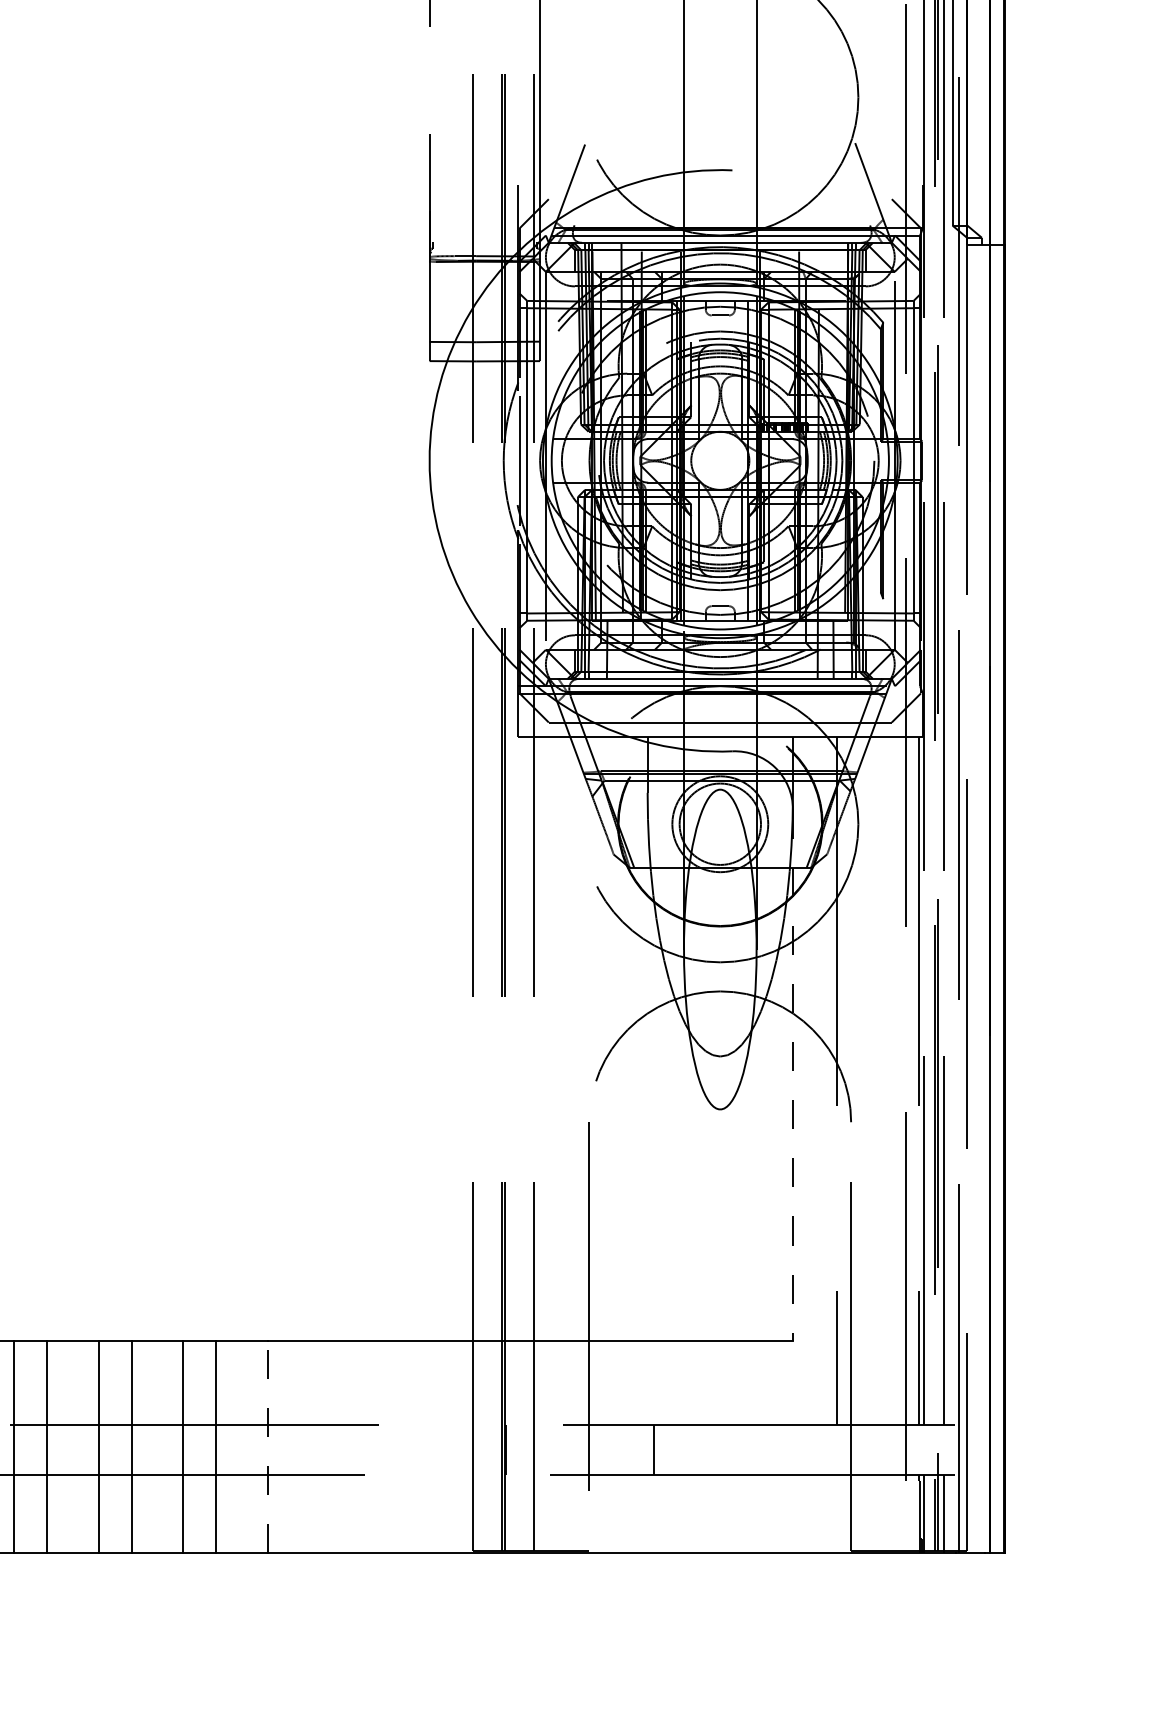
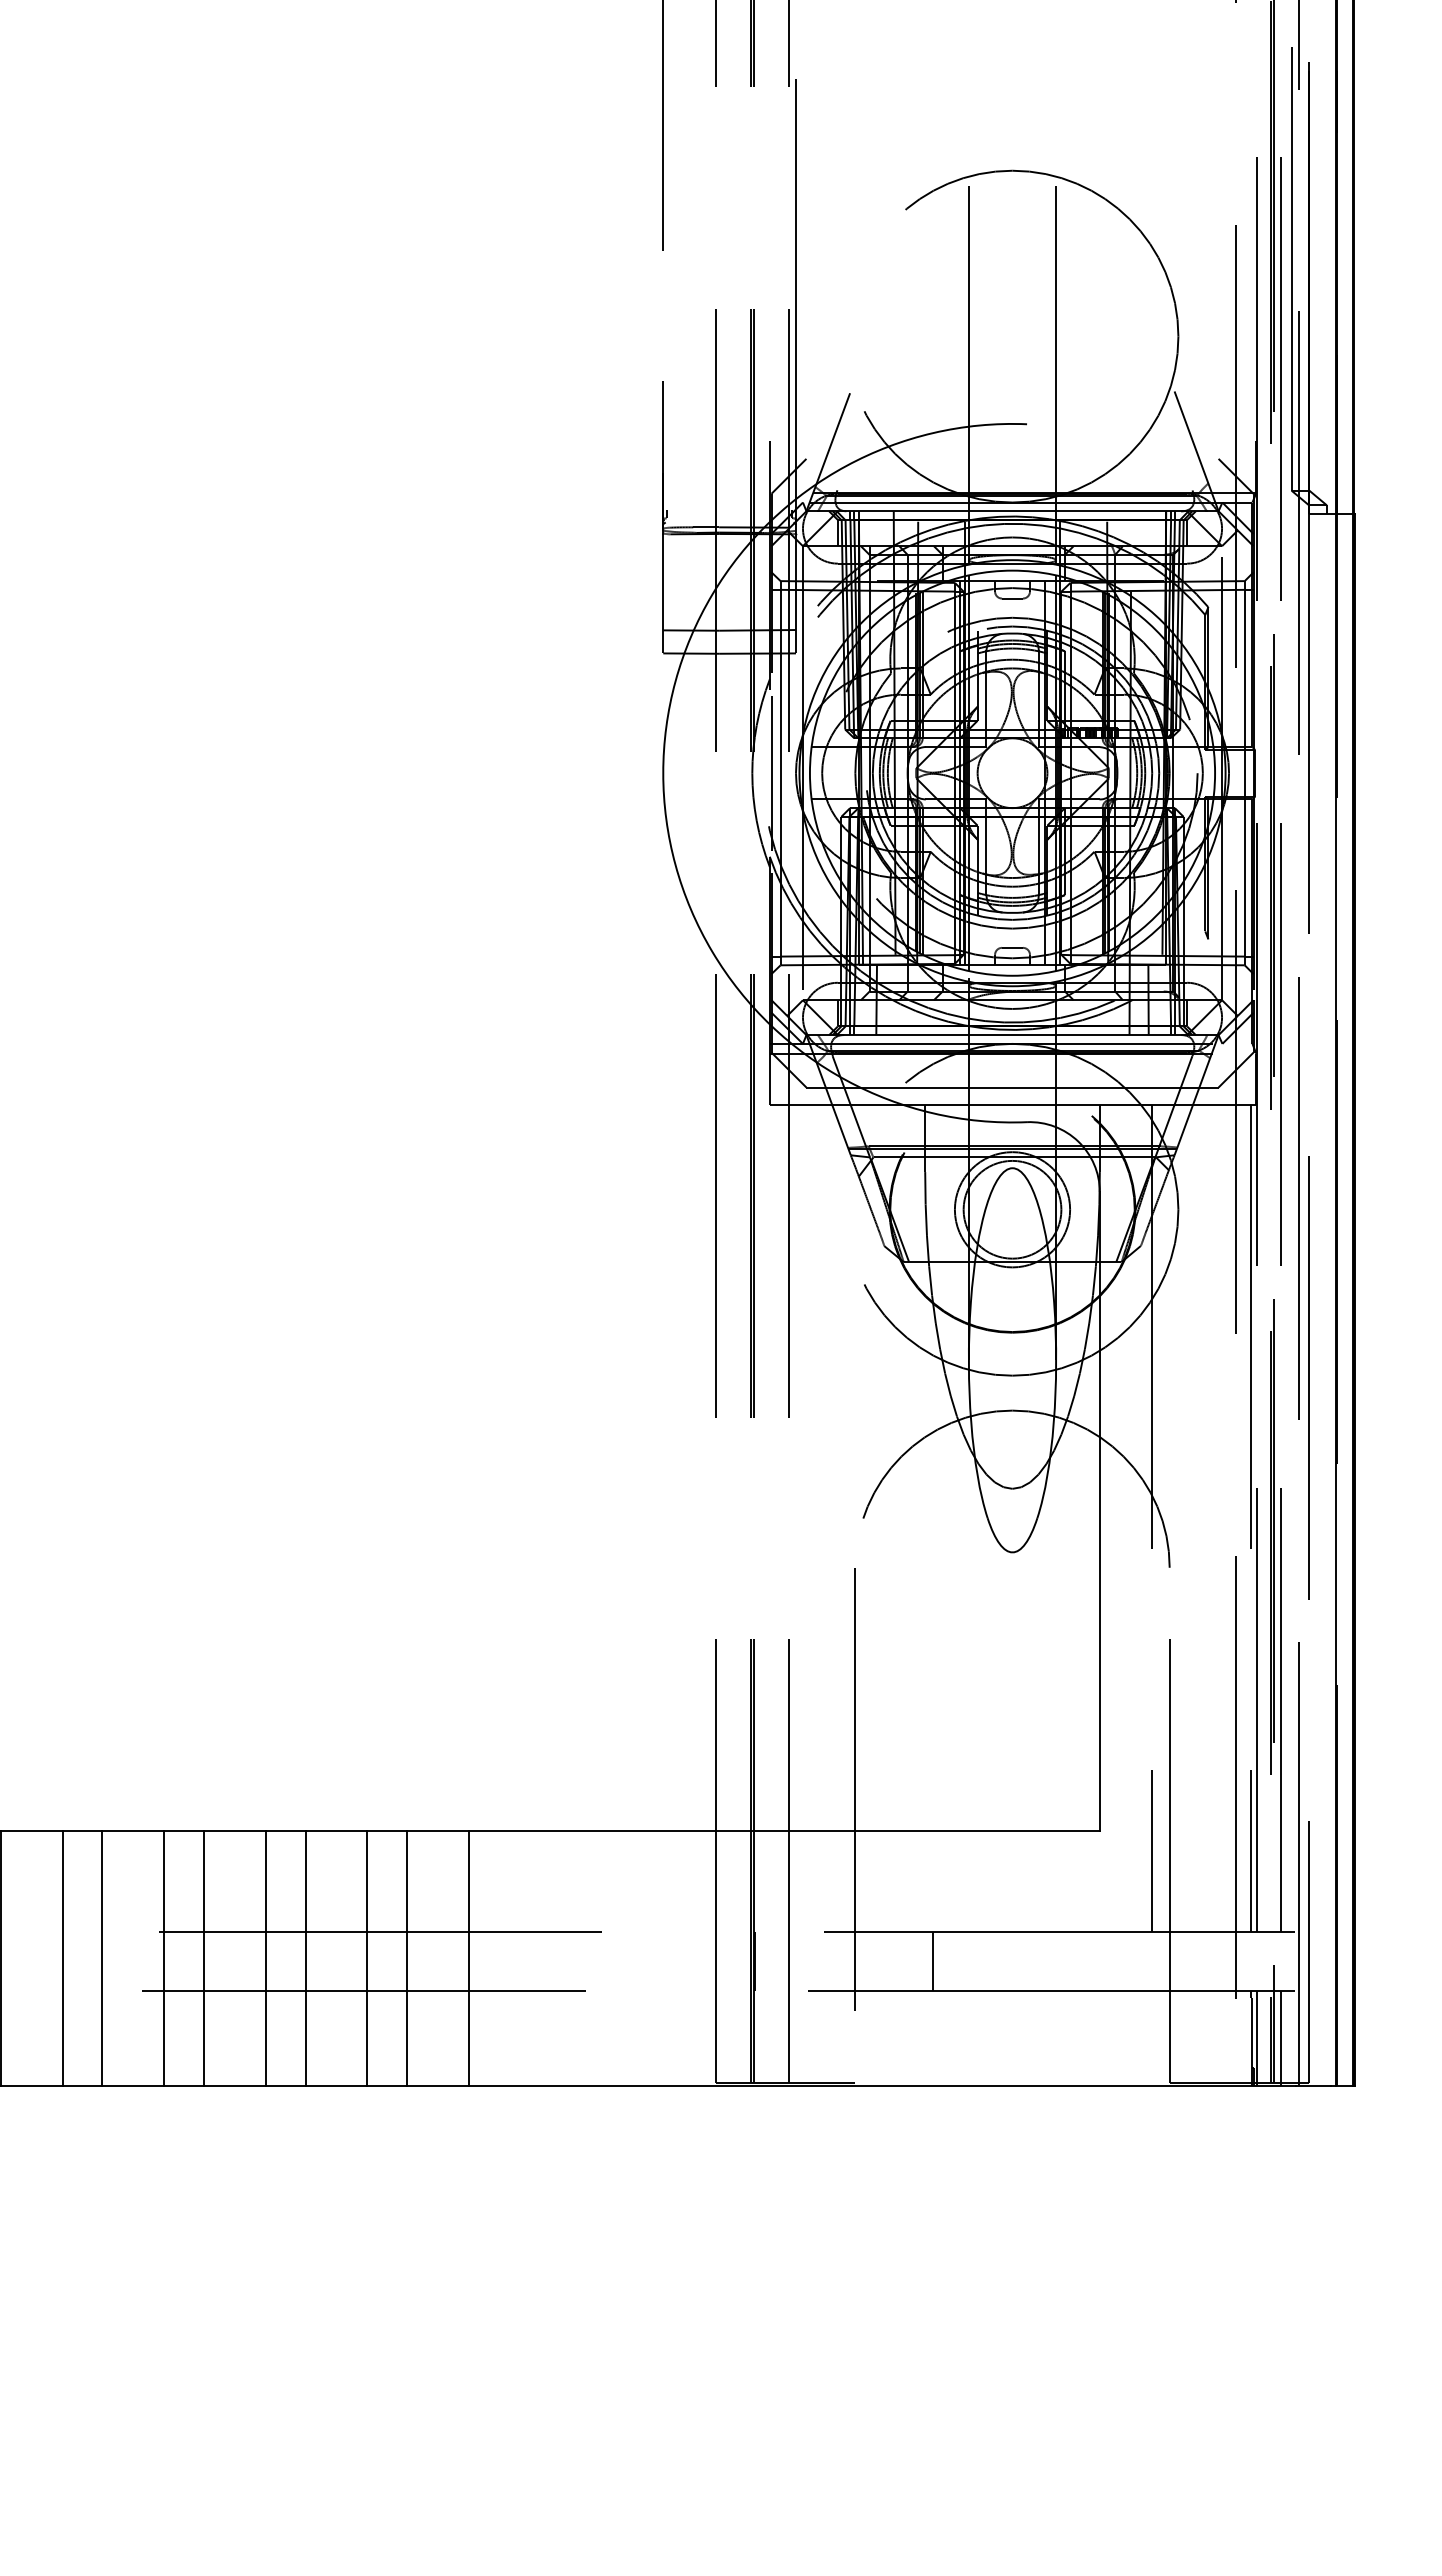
line: (792, 1075) -> (1099, 1511), dashed -> solid
line: (268, 1446) -> (469, 1957), dashed -> solid

